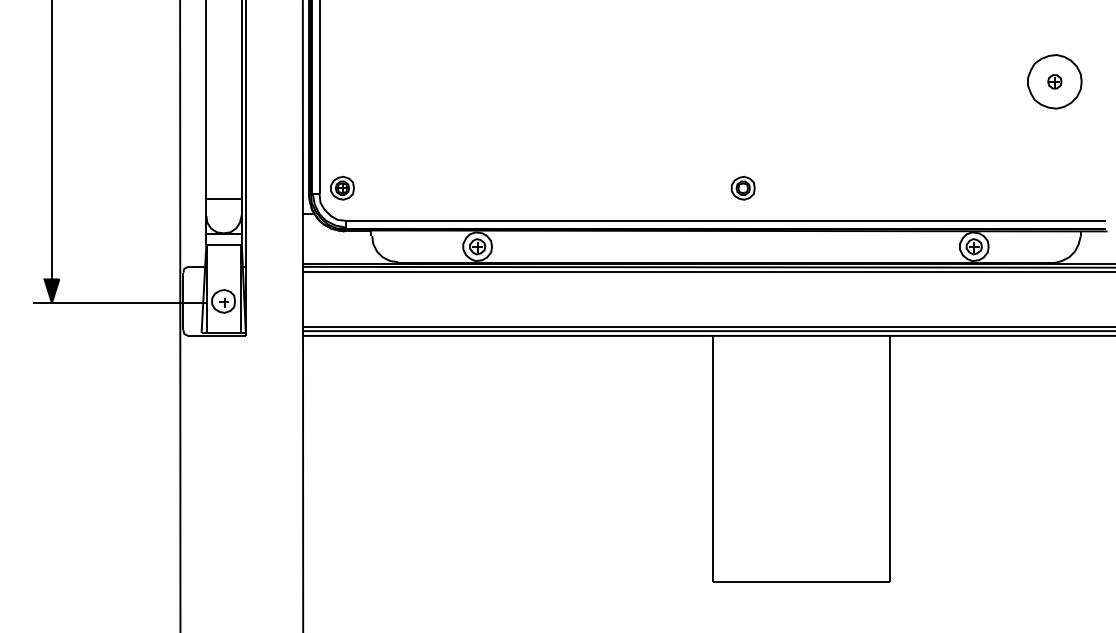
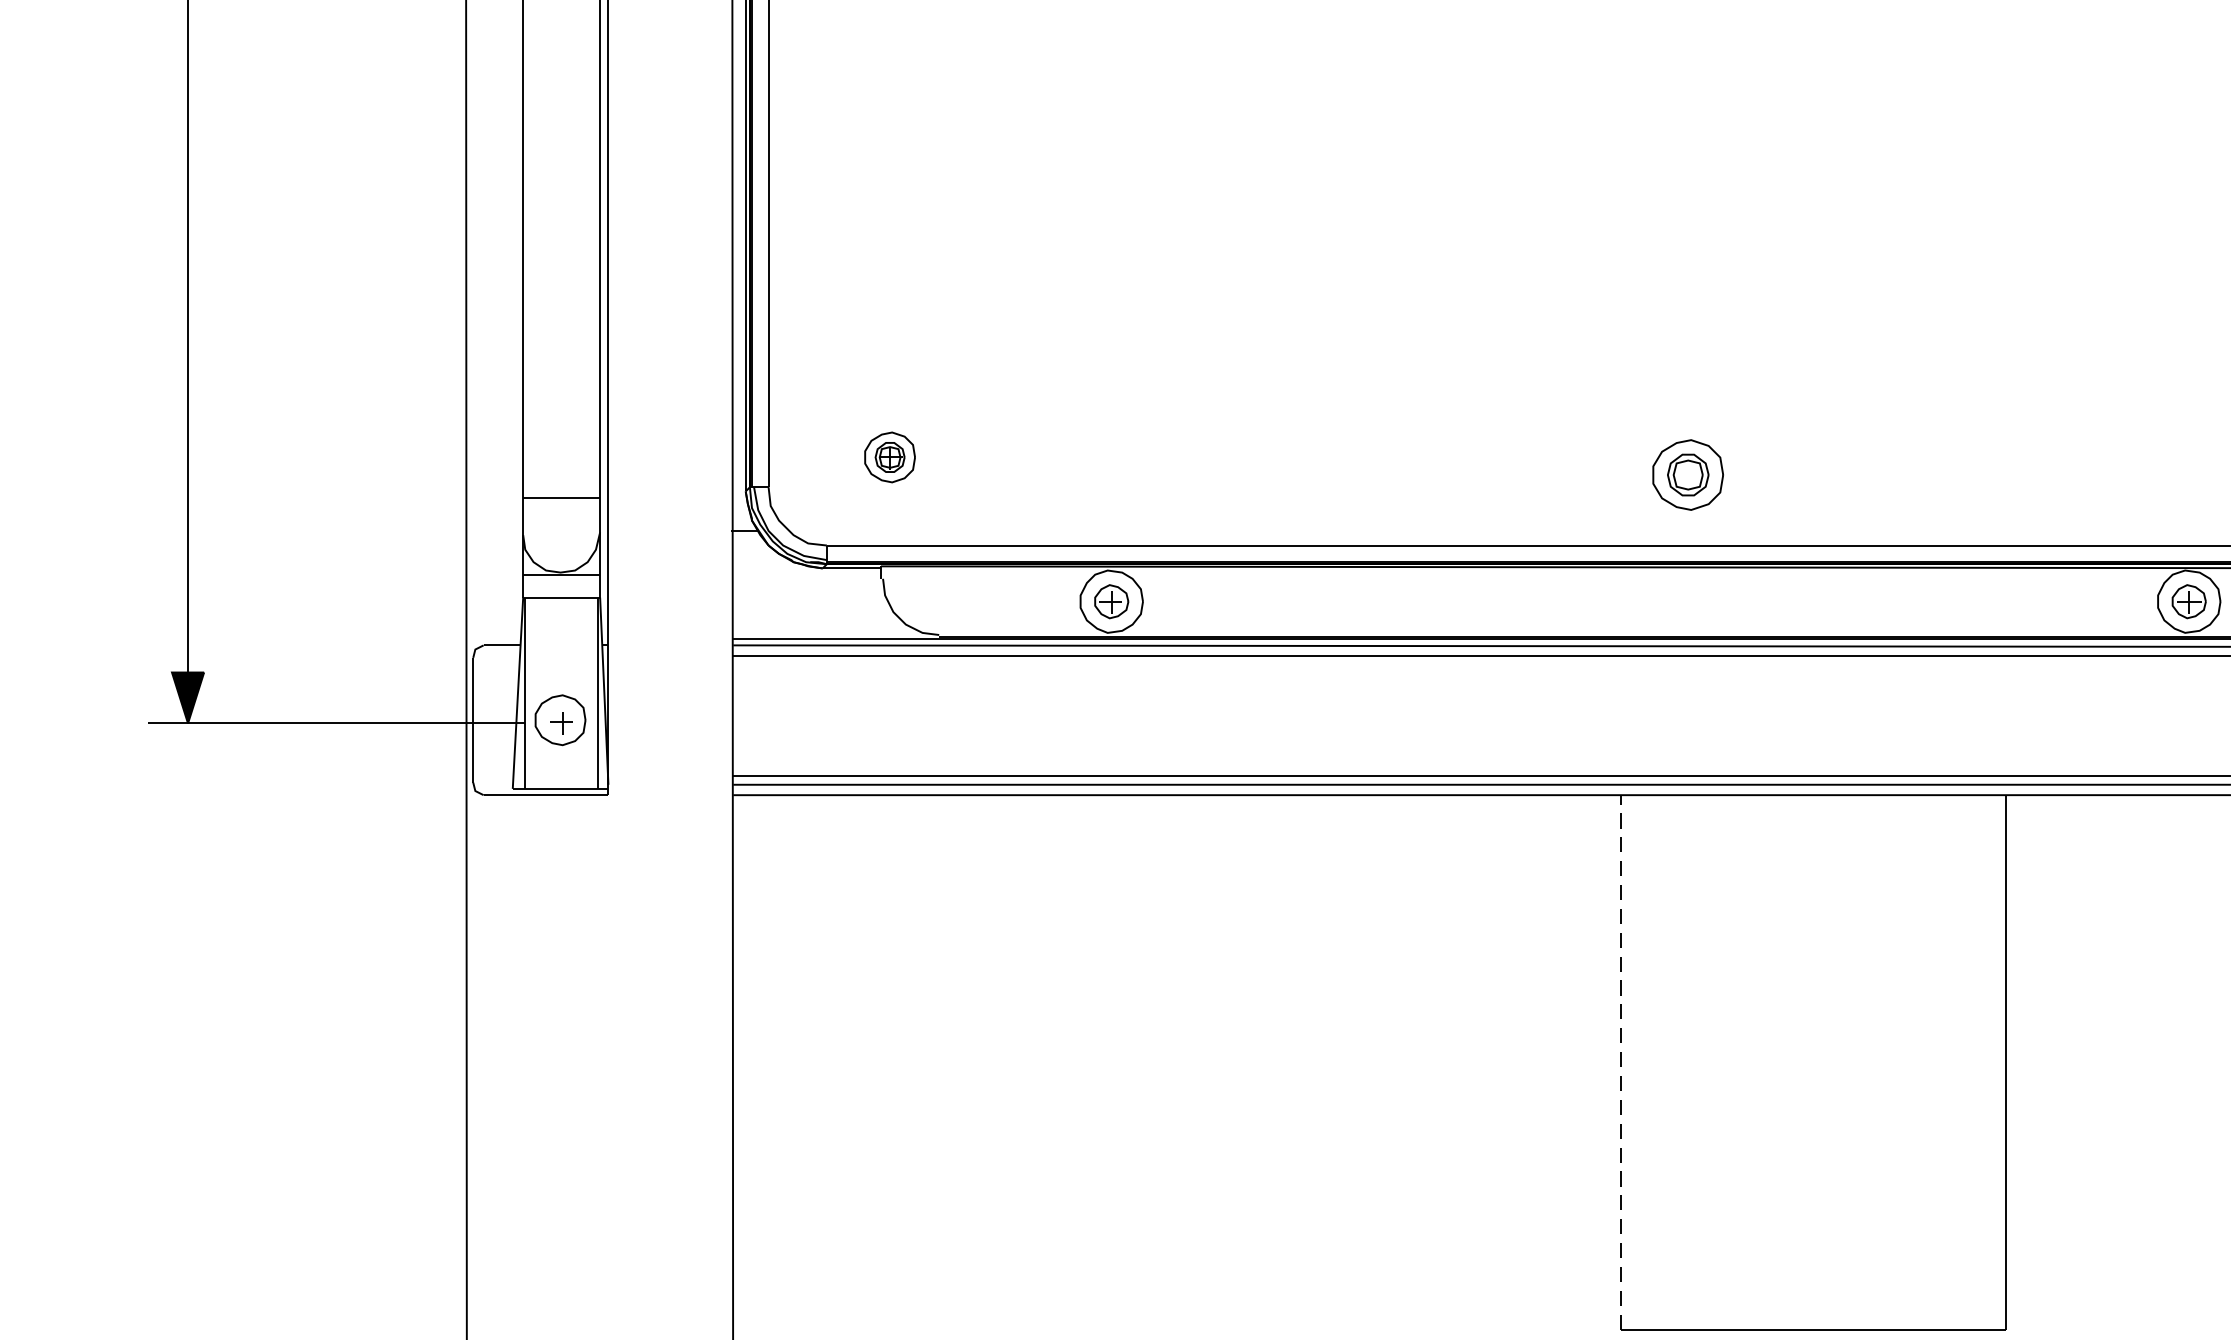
part: (342, 187) -> (890, 455), moved
part: (742, 187) -> (1686, 473), size x1.4
line: (712, 458) -> (1621, 1061), solid -> dashed

